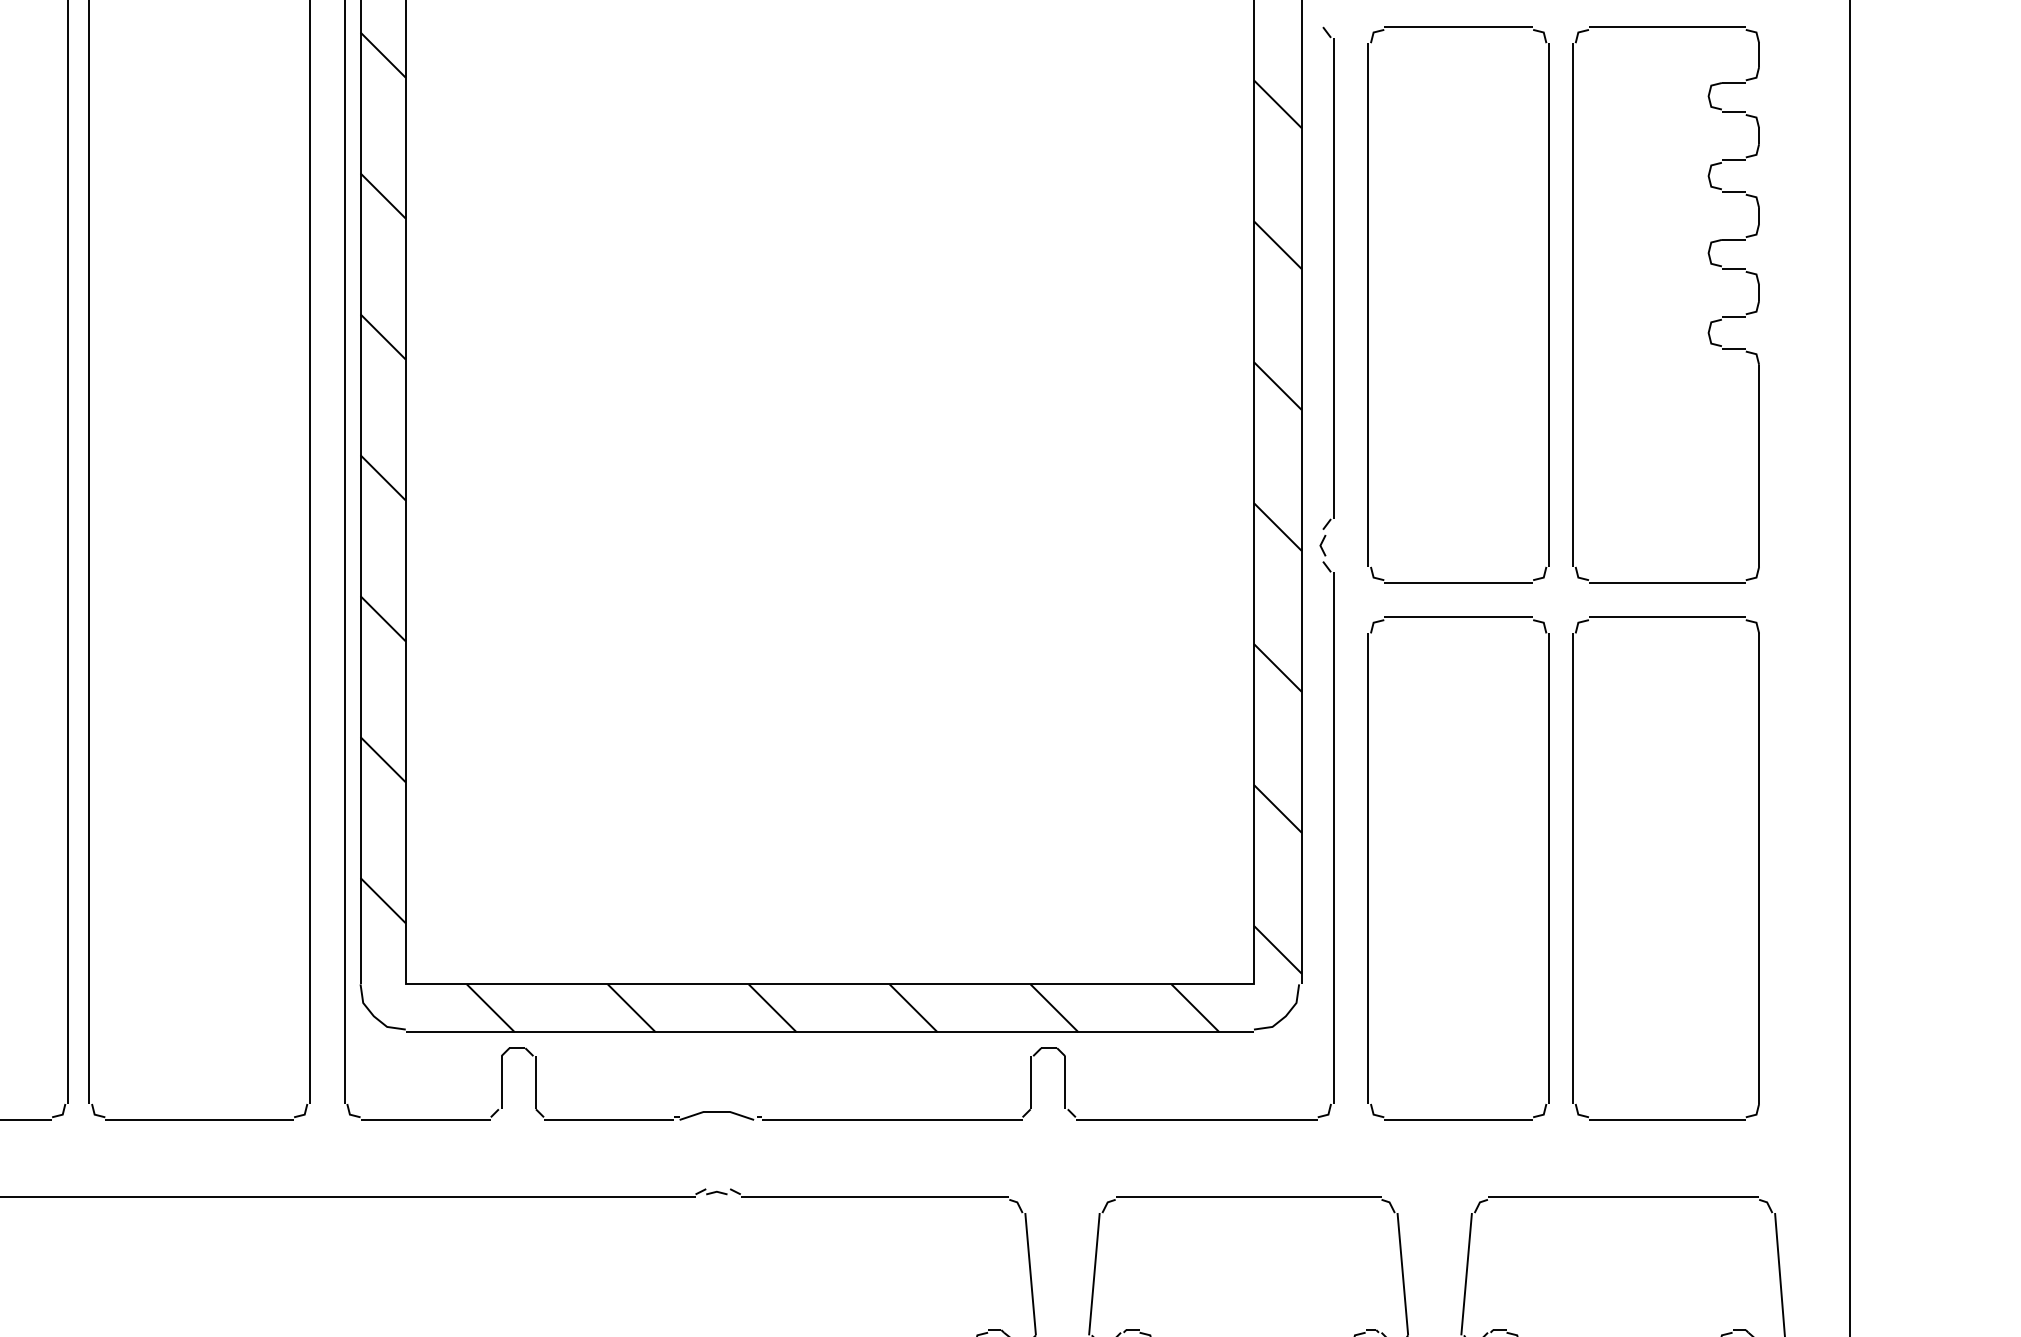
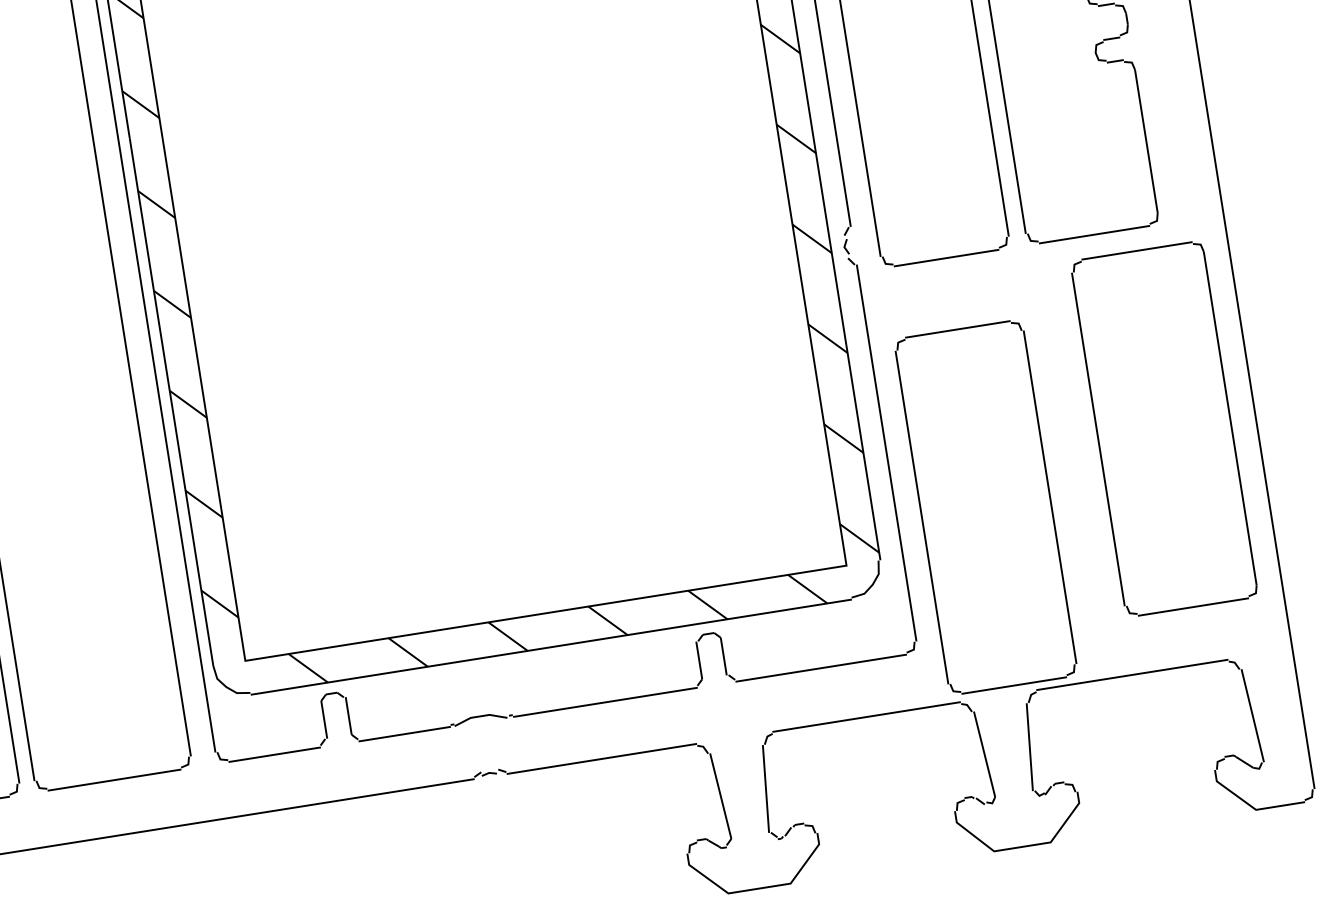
part: (1368, 868) -> (922, 517), moved
part: (1573, 868) -> (1098, 439), moved

